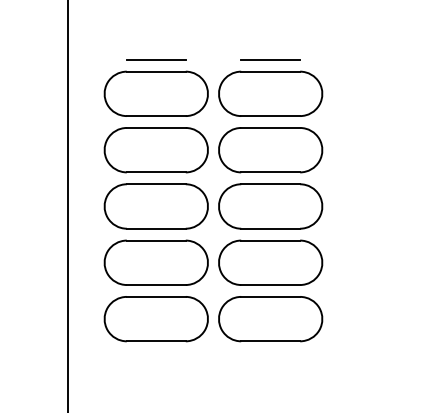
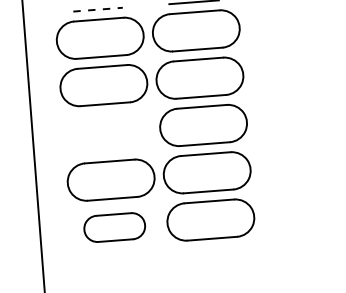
line: (156, 59) -> (98, 9), solid -> dashed
part: (155, 206) -> (106, 132), removed
part: (155, 319) -> (114, 227), size x0.7

